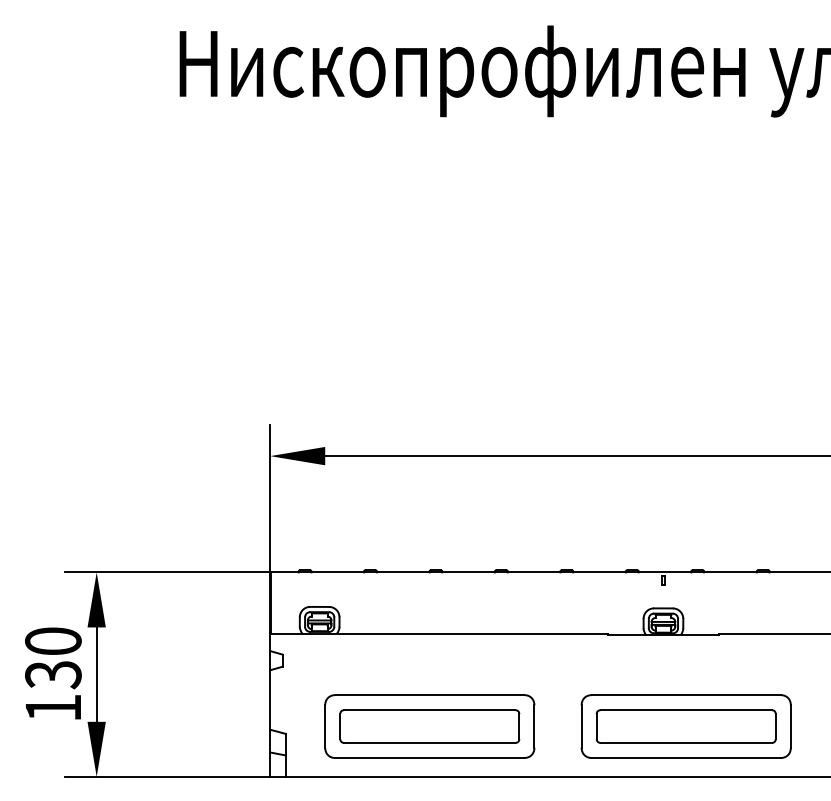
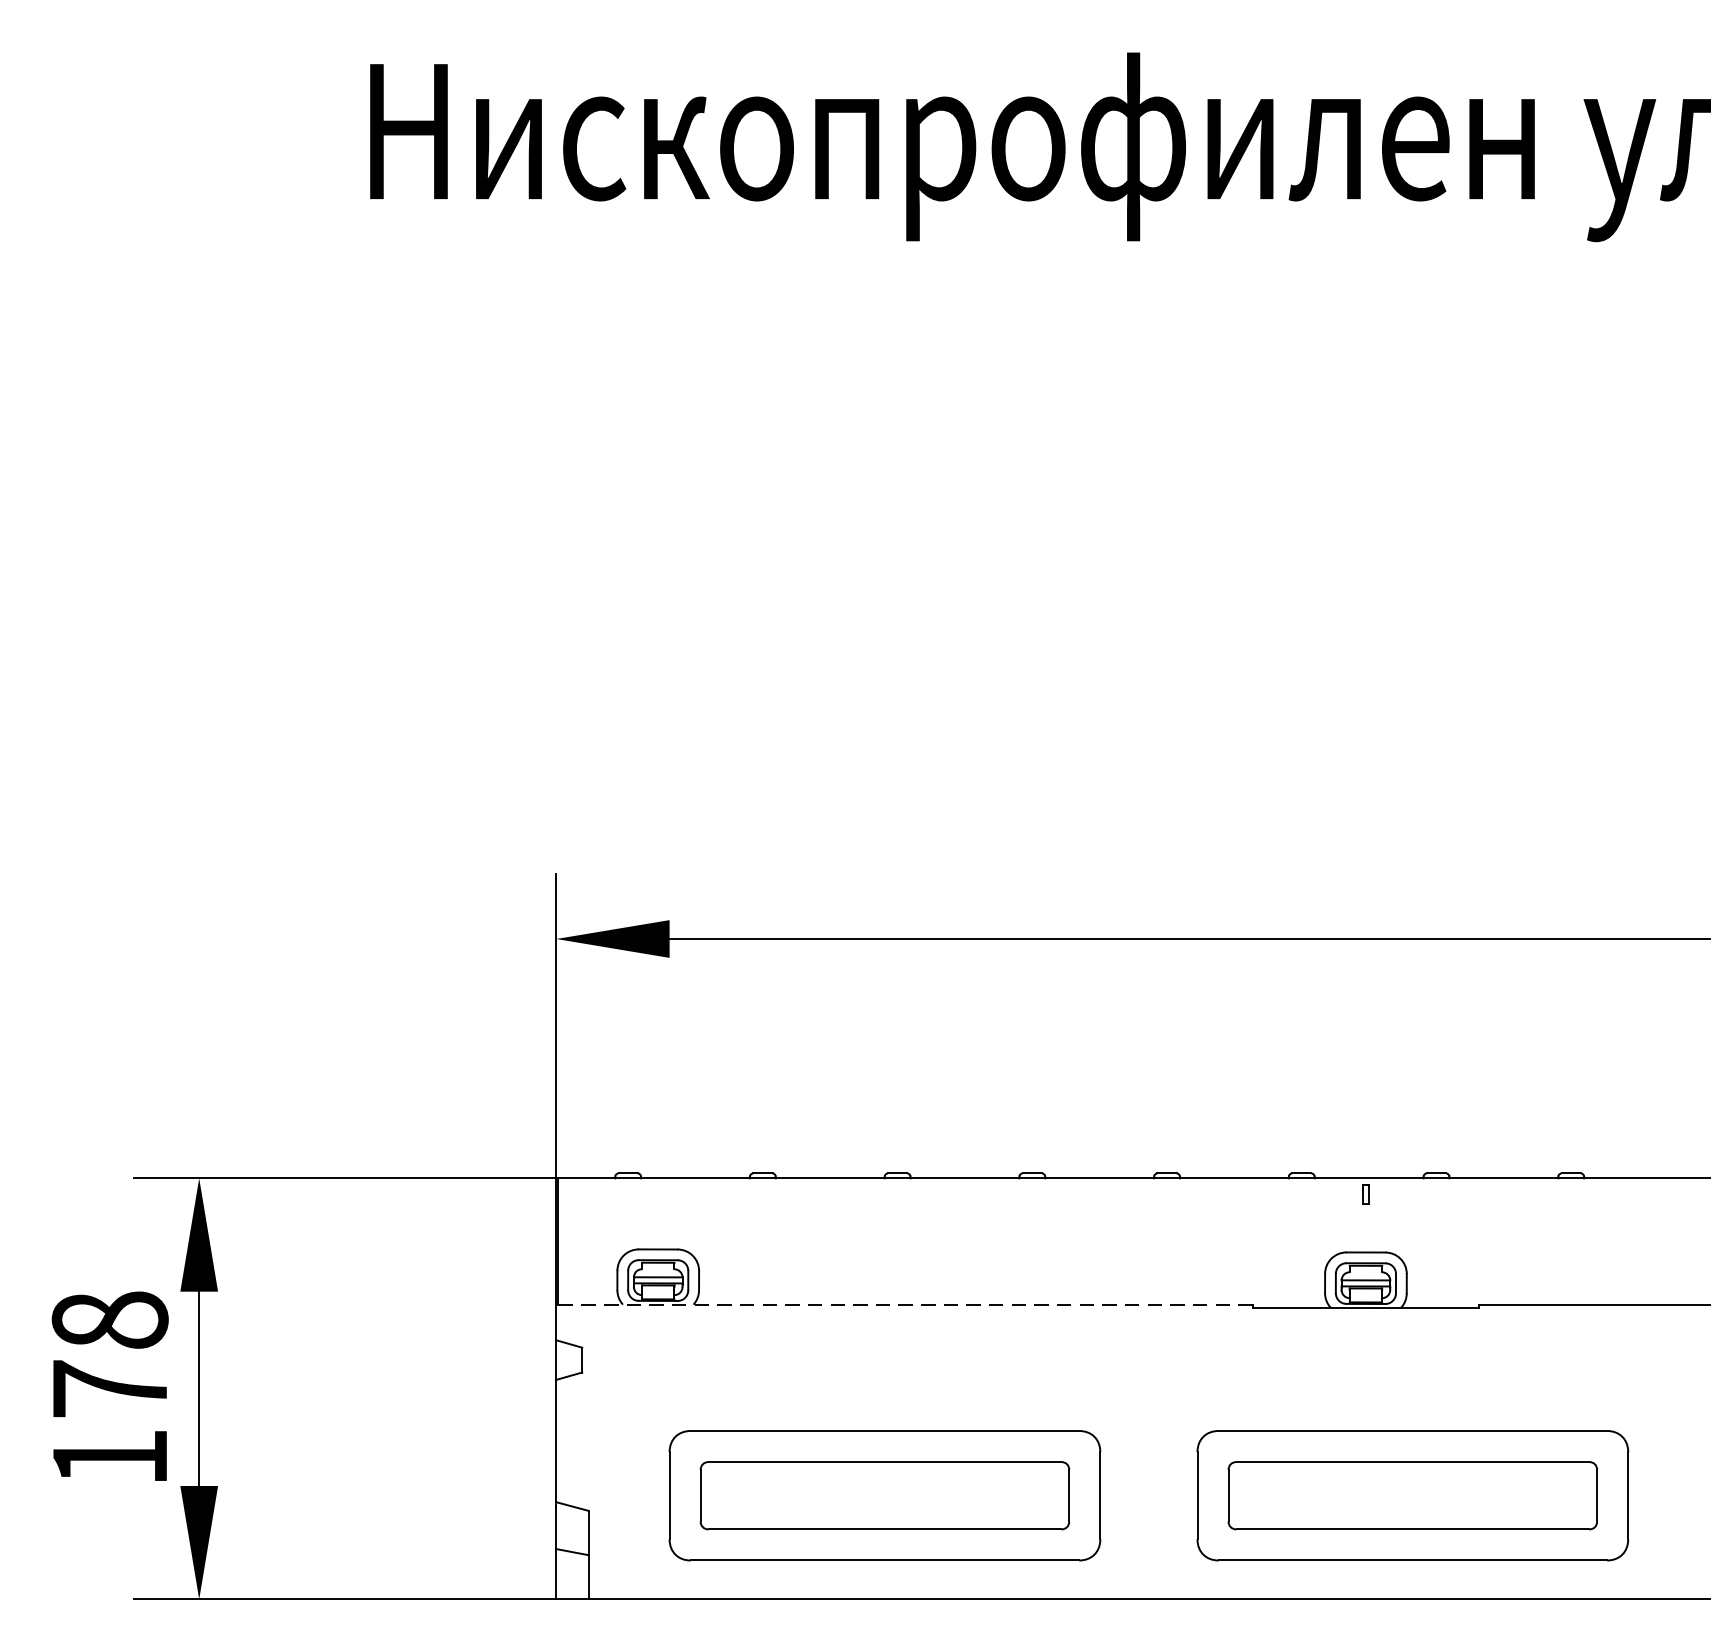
line: (438, 633) -> (902, 1304), solid -> dashed
text: (53, 658) -> (110, 1355), 130 -> 178

